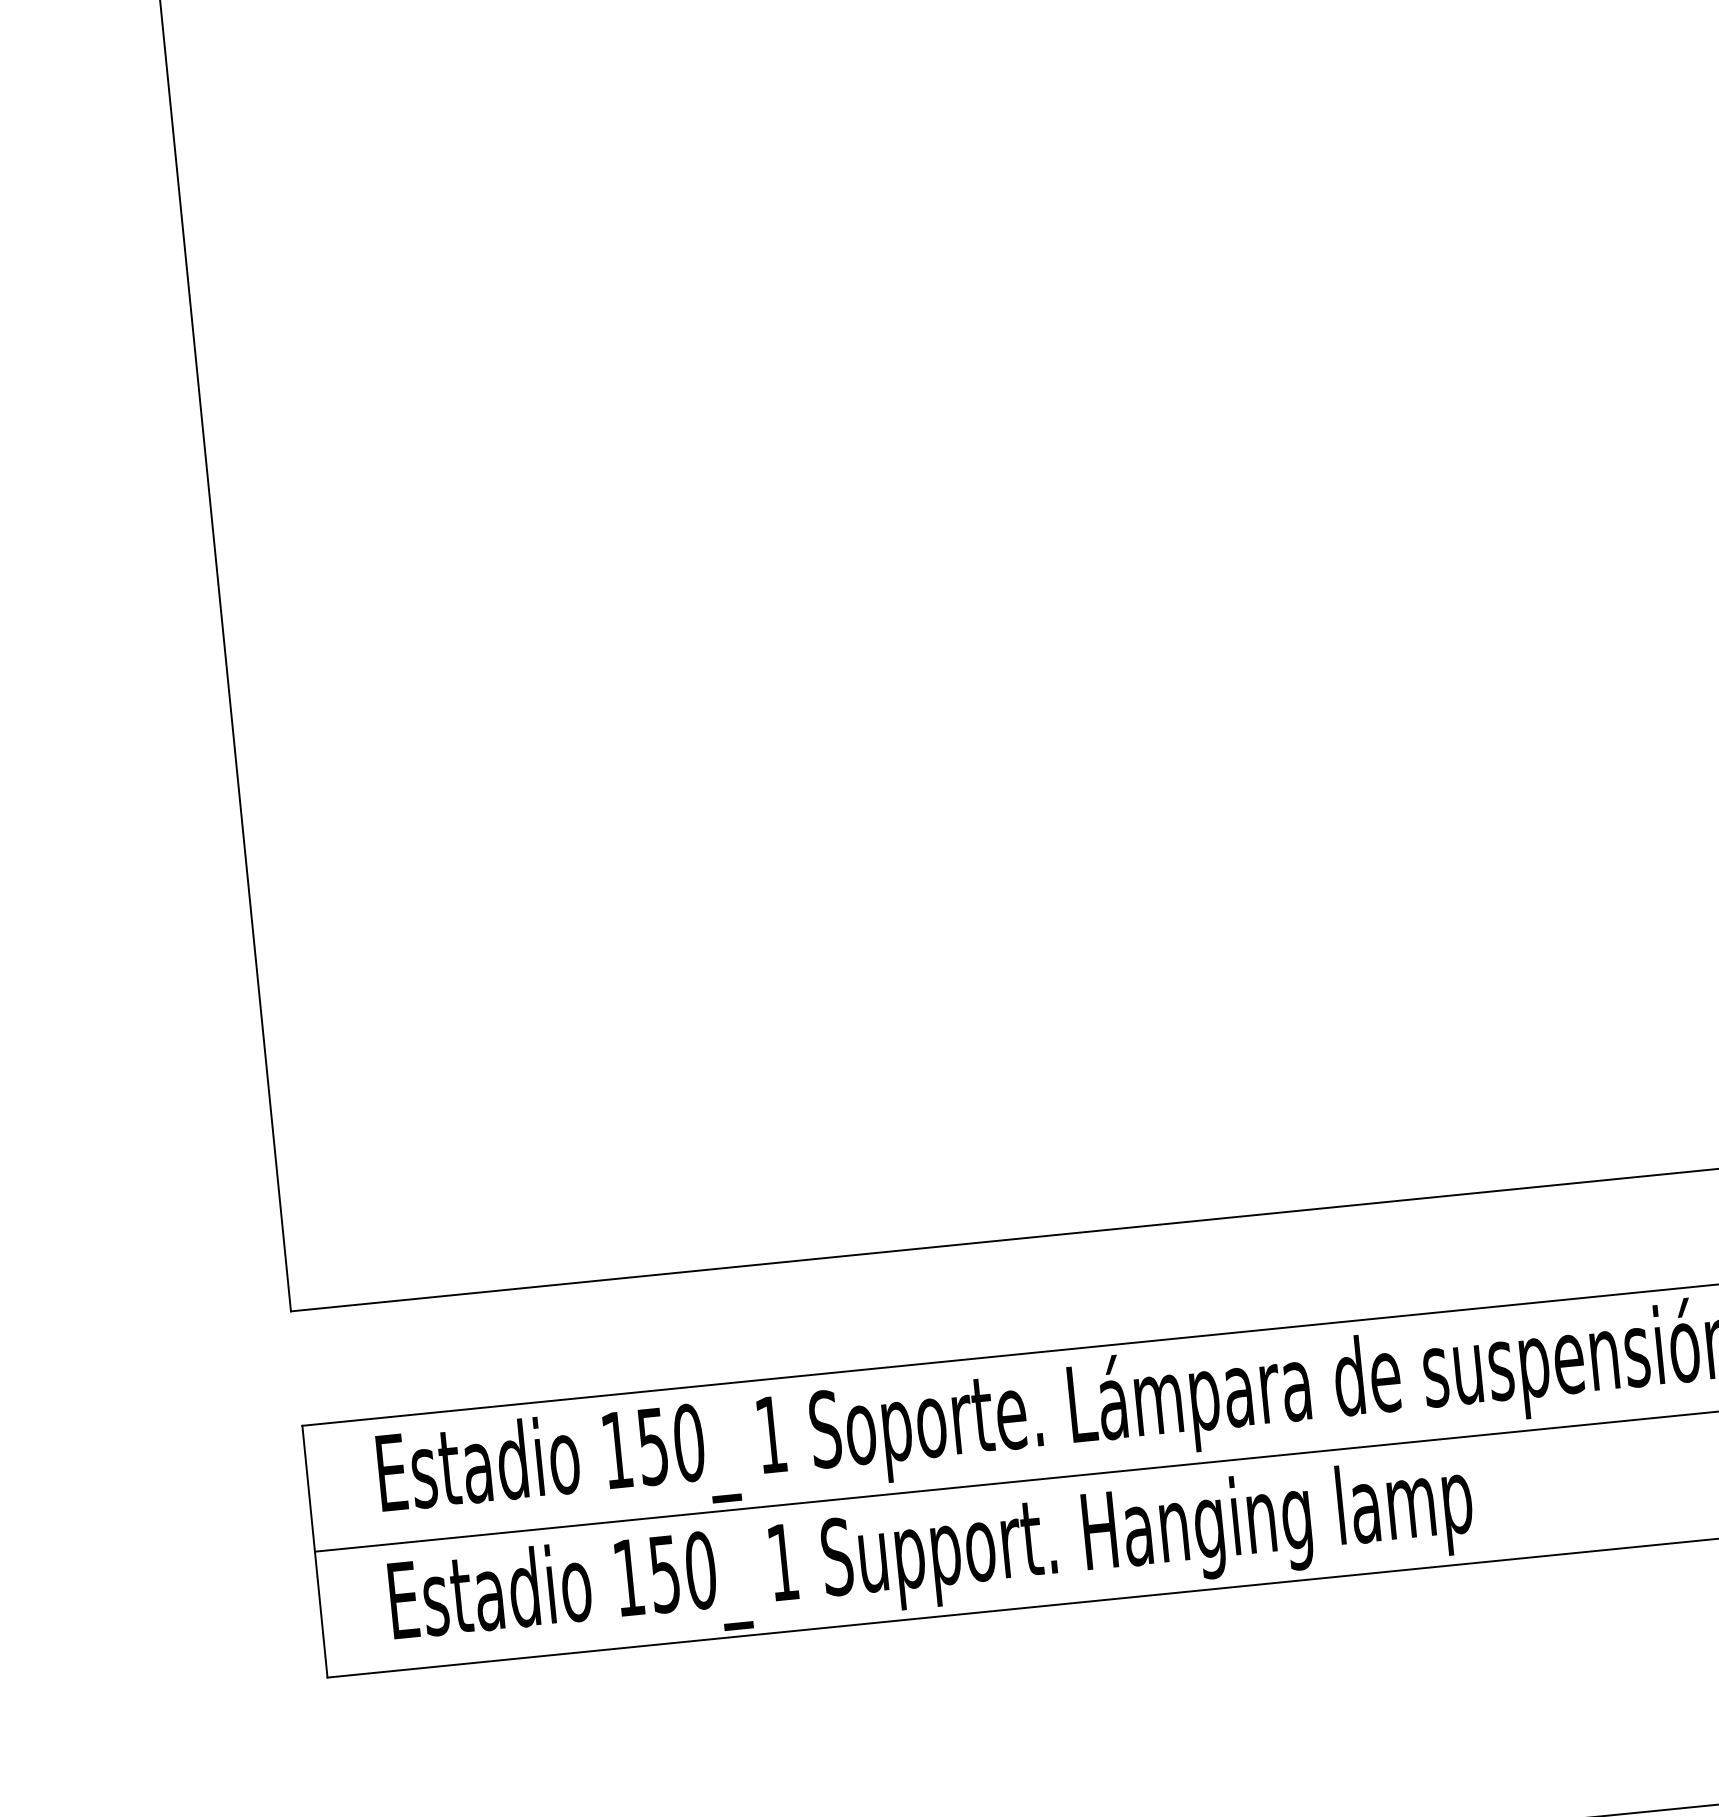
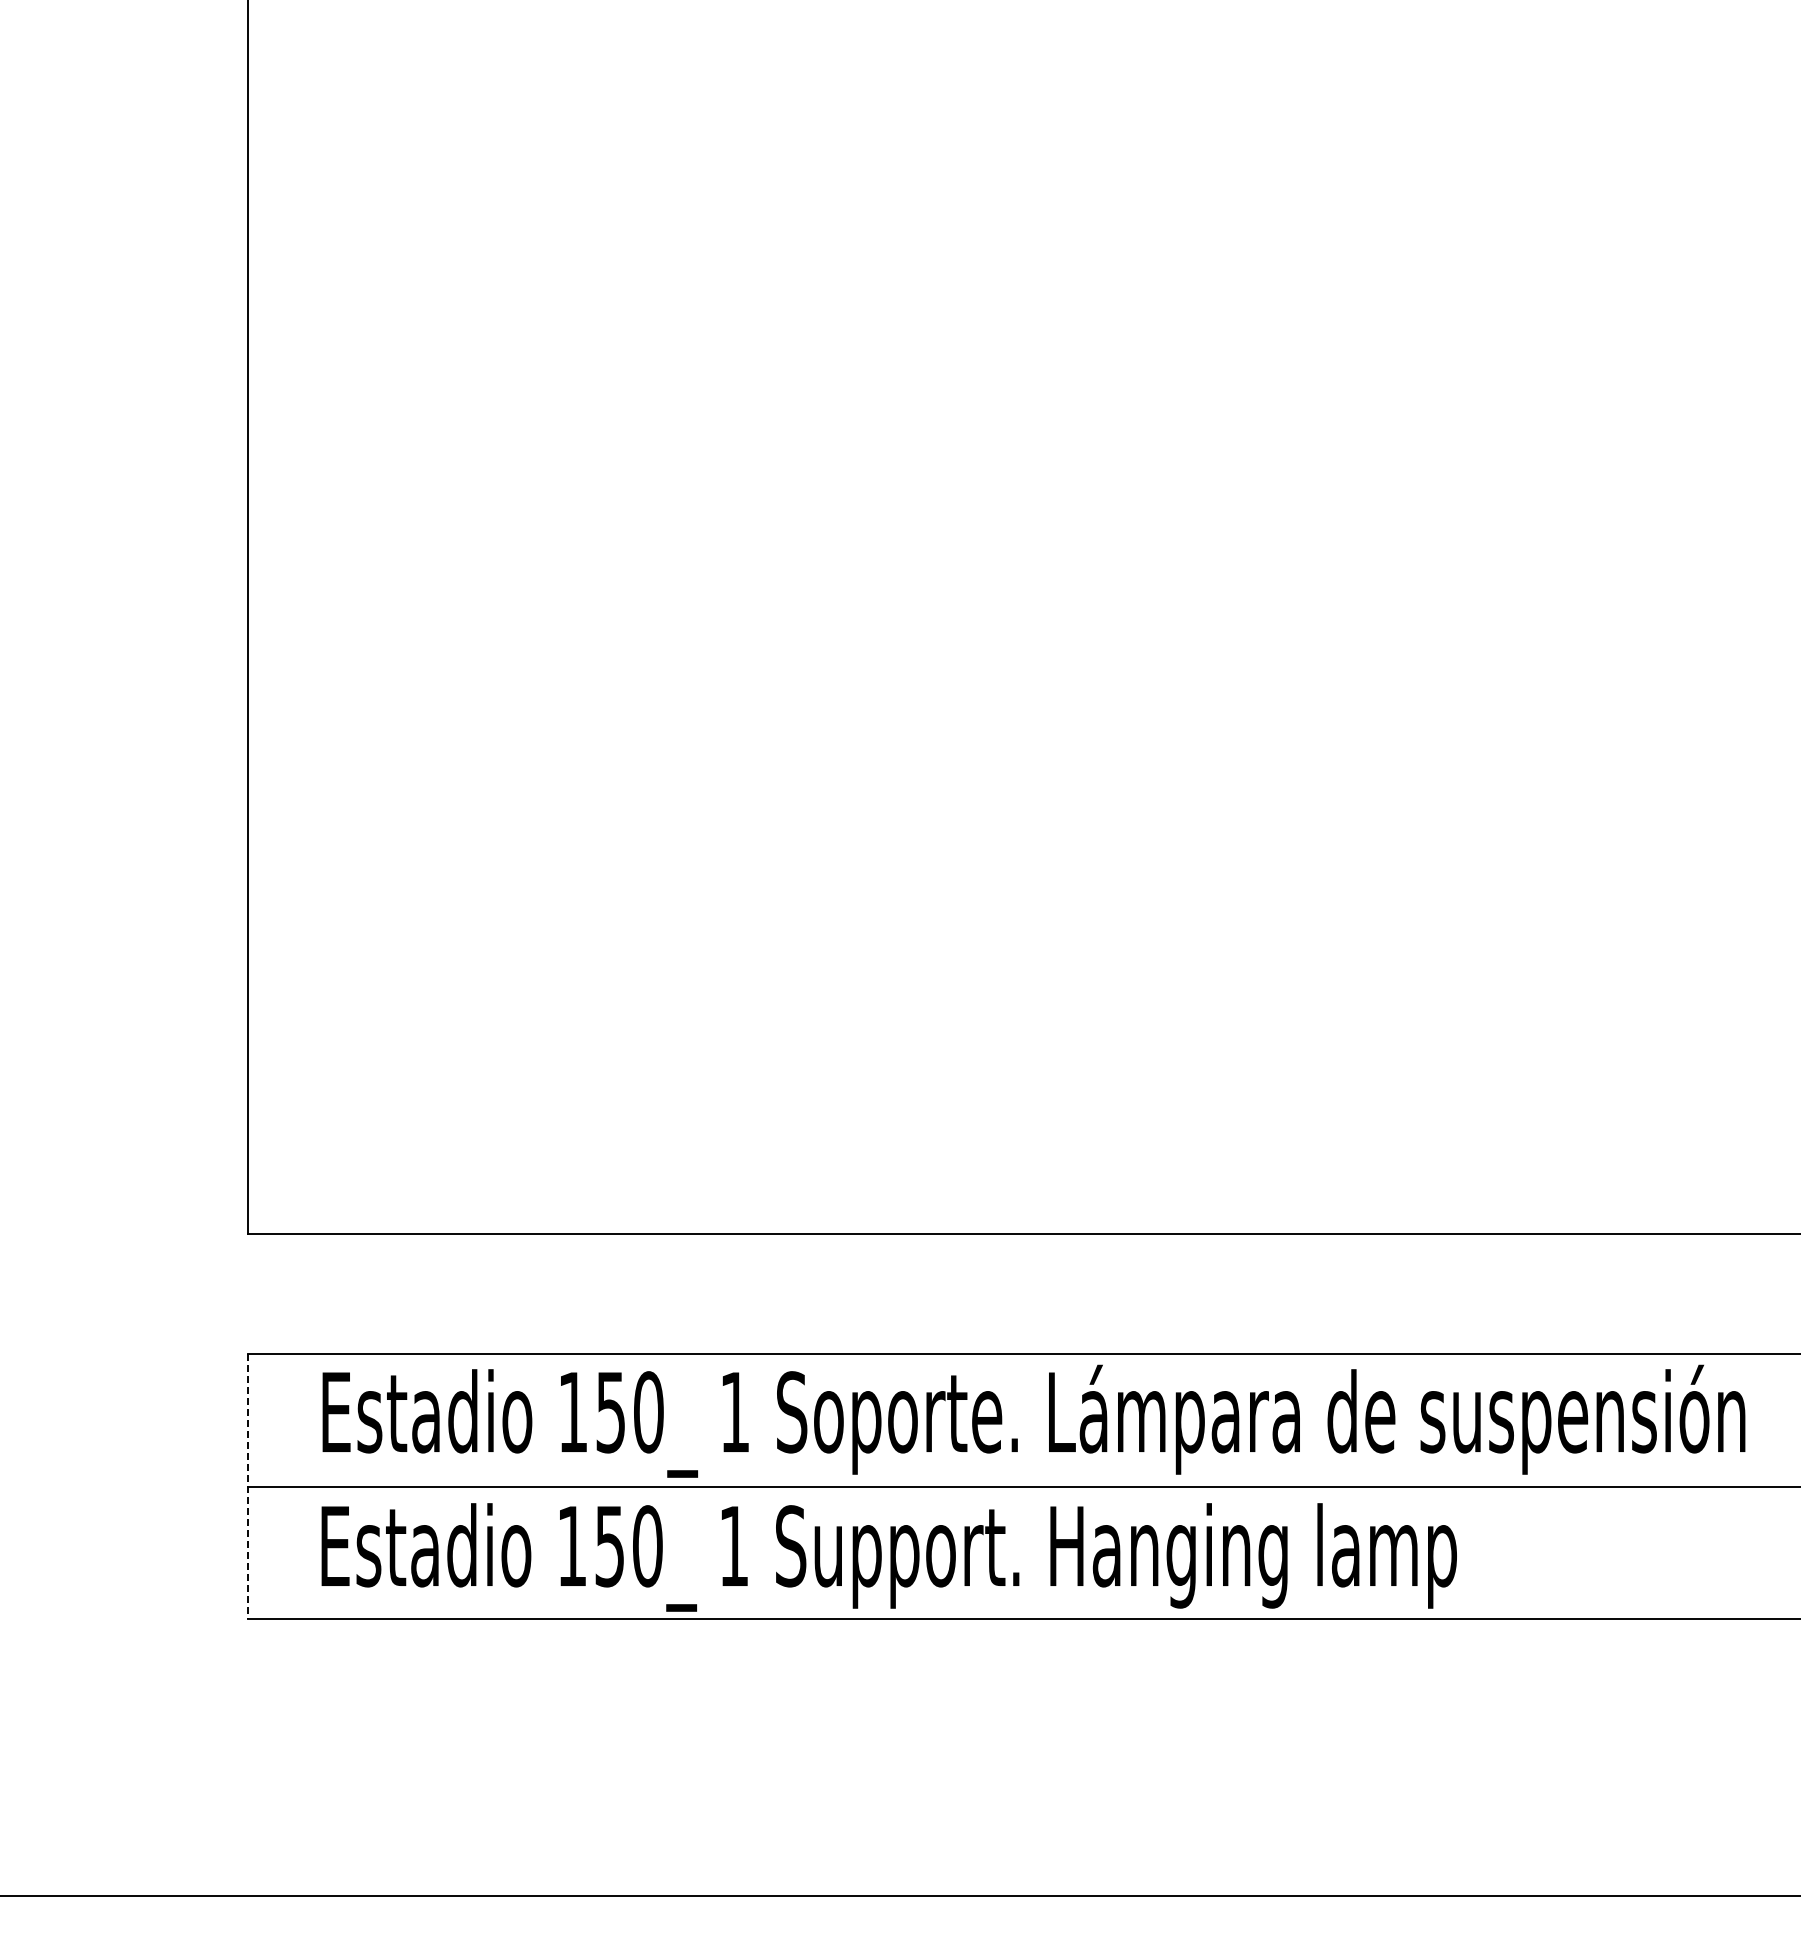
line: (315, 1552) -> (248, 1487), solid -> dashed

